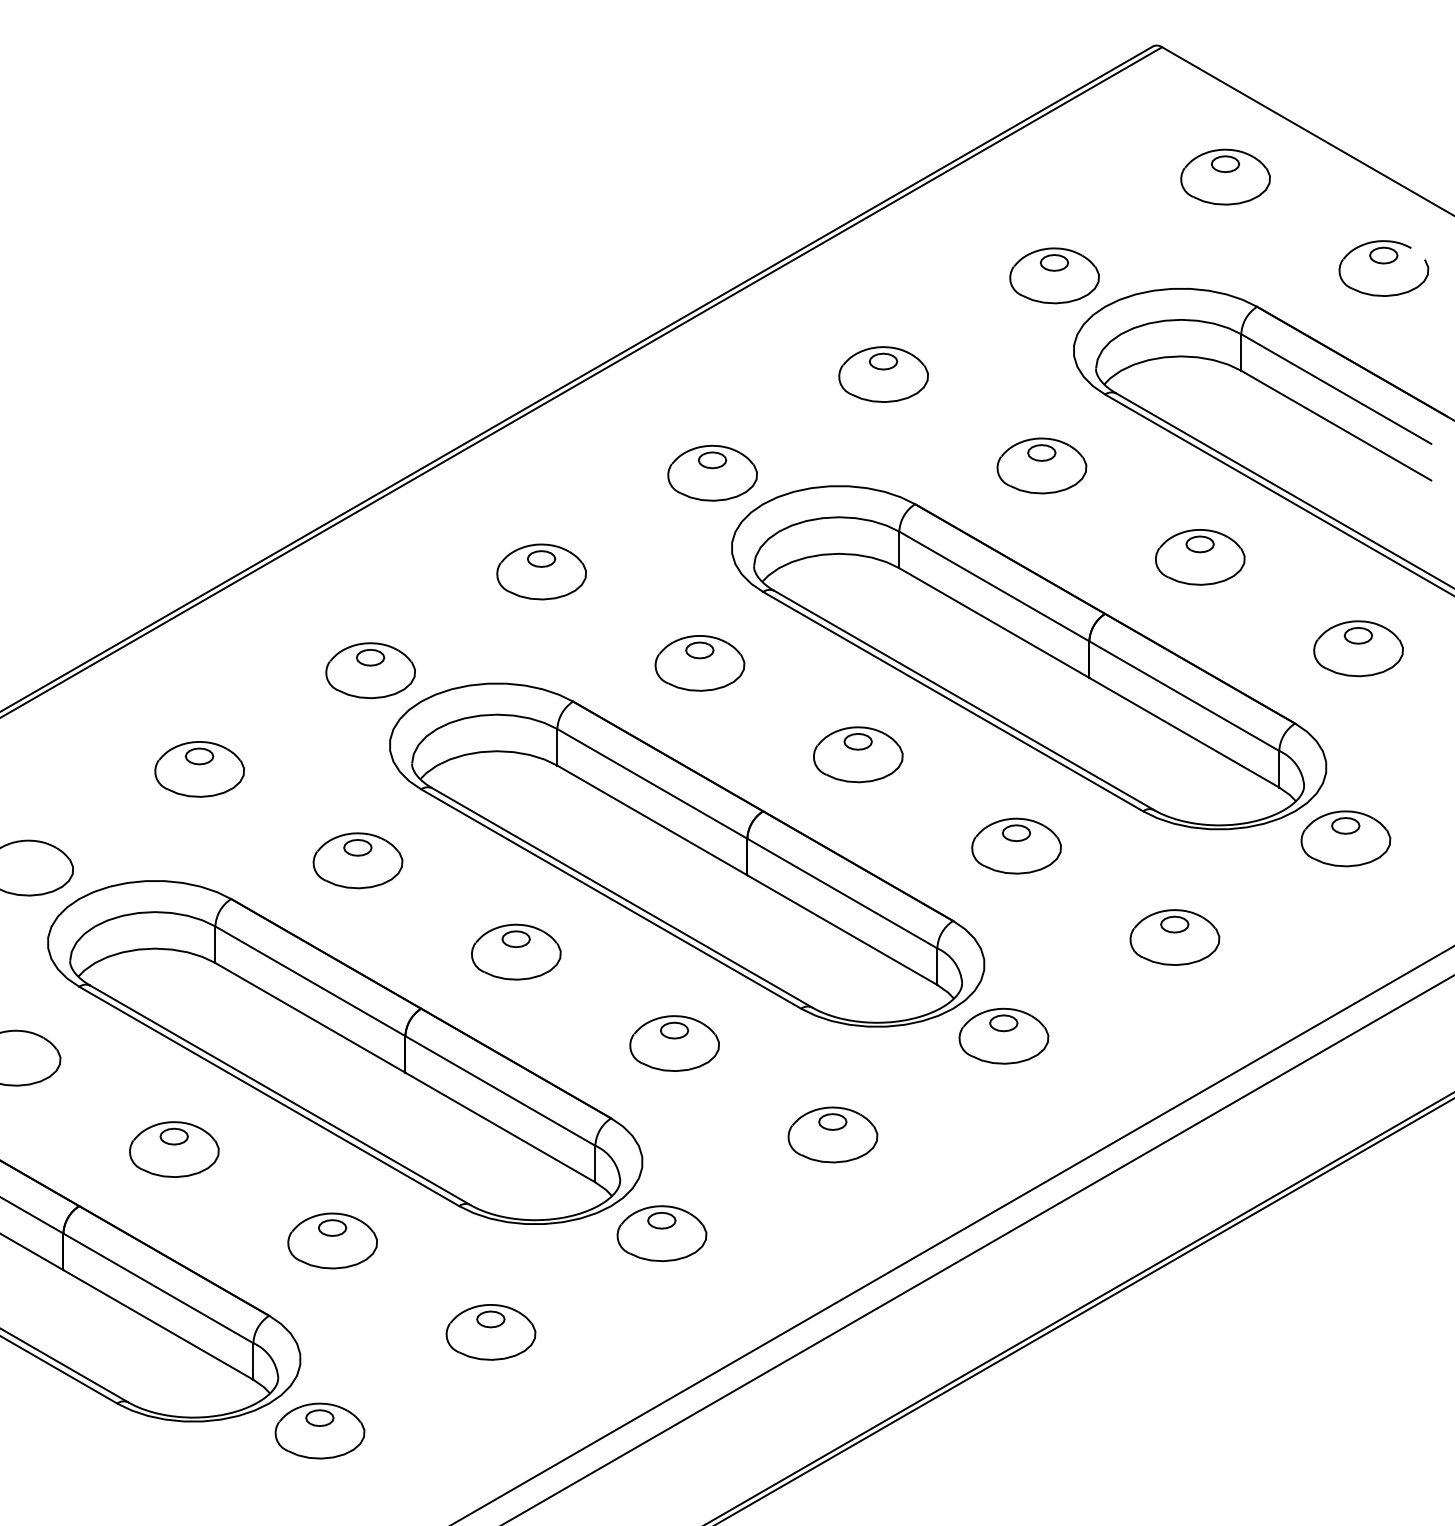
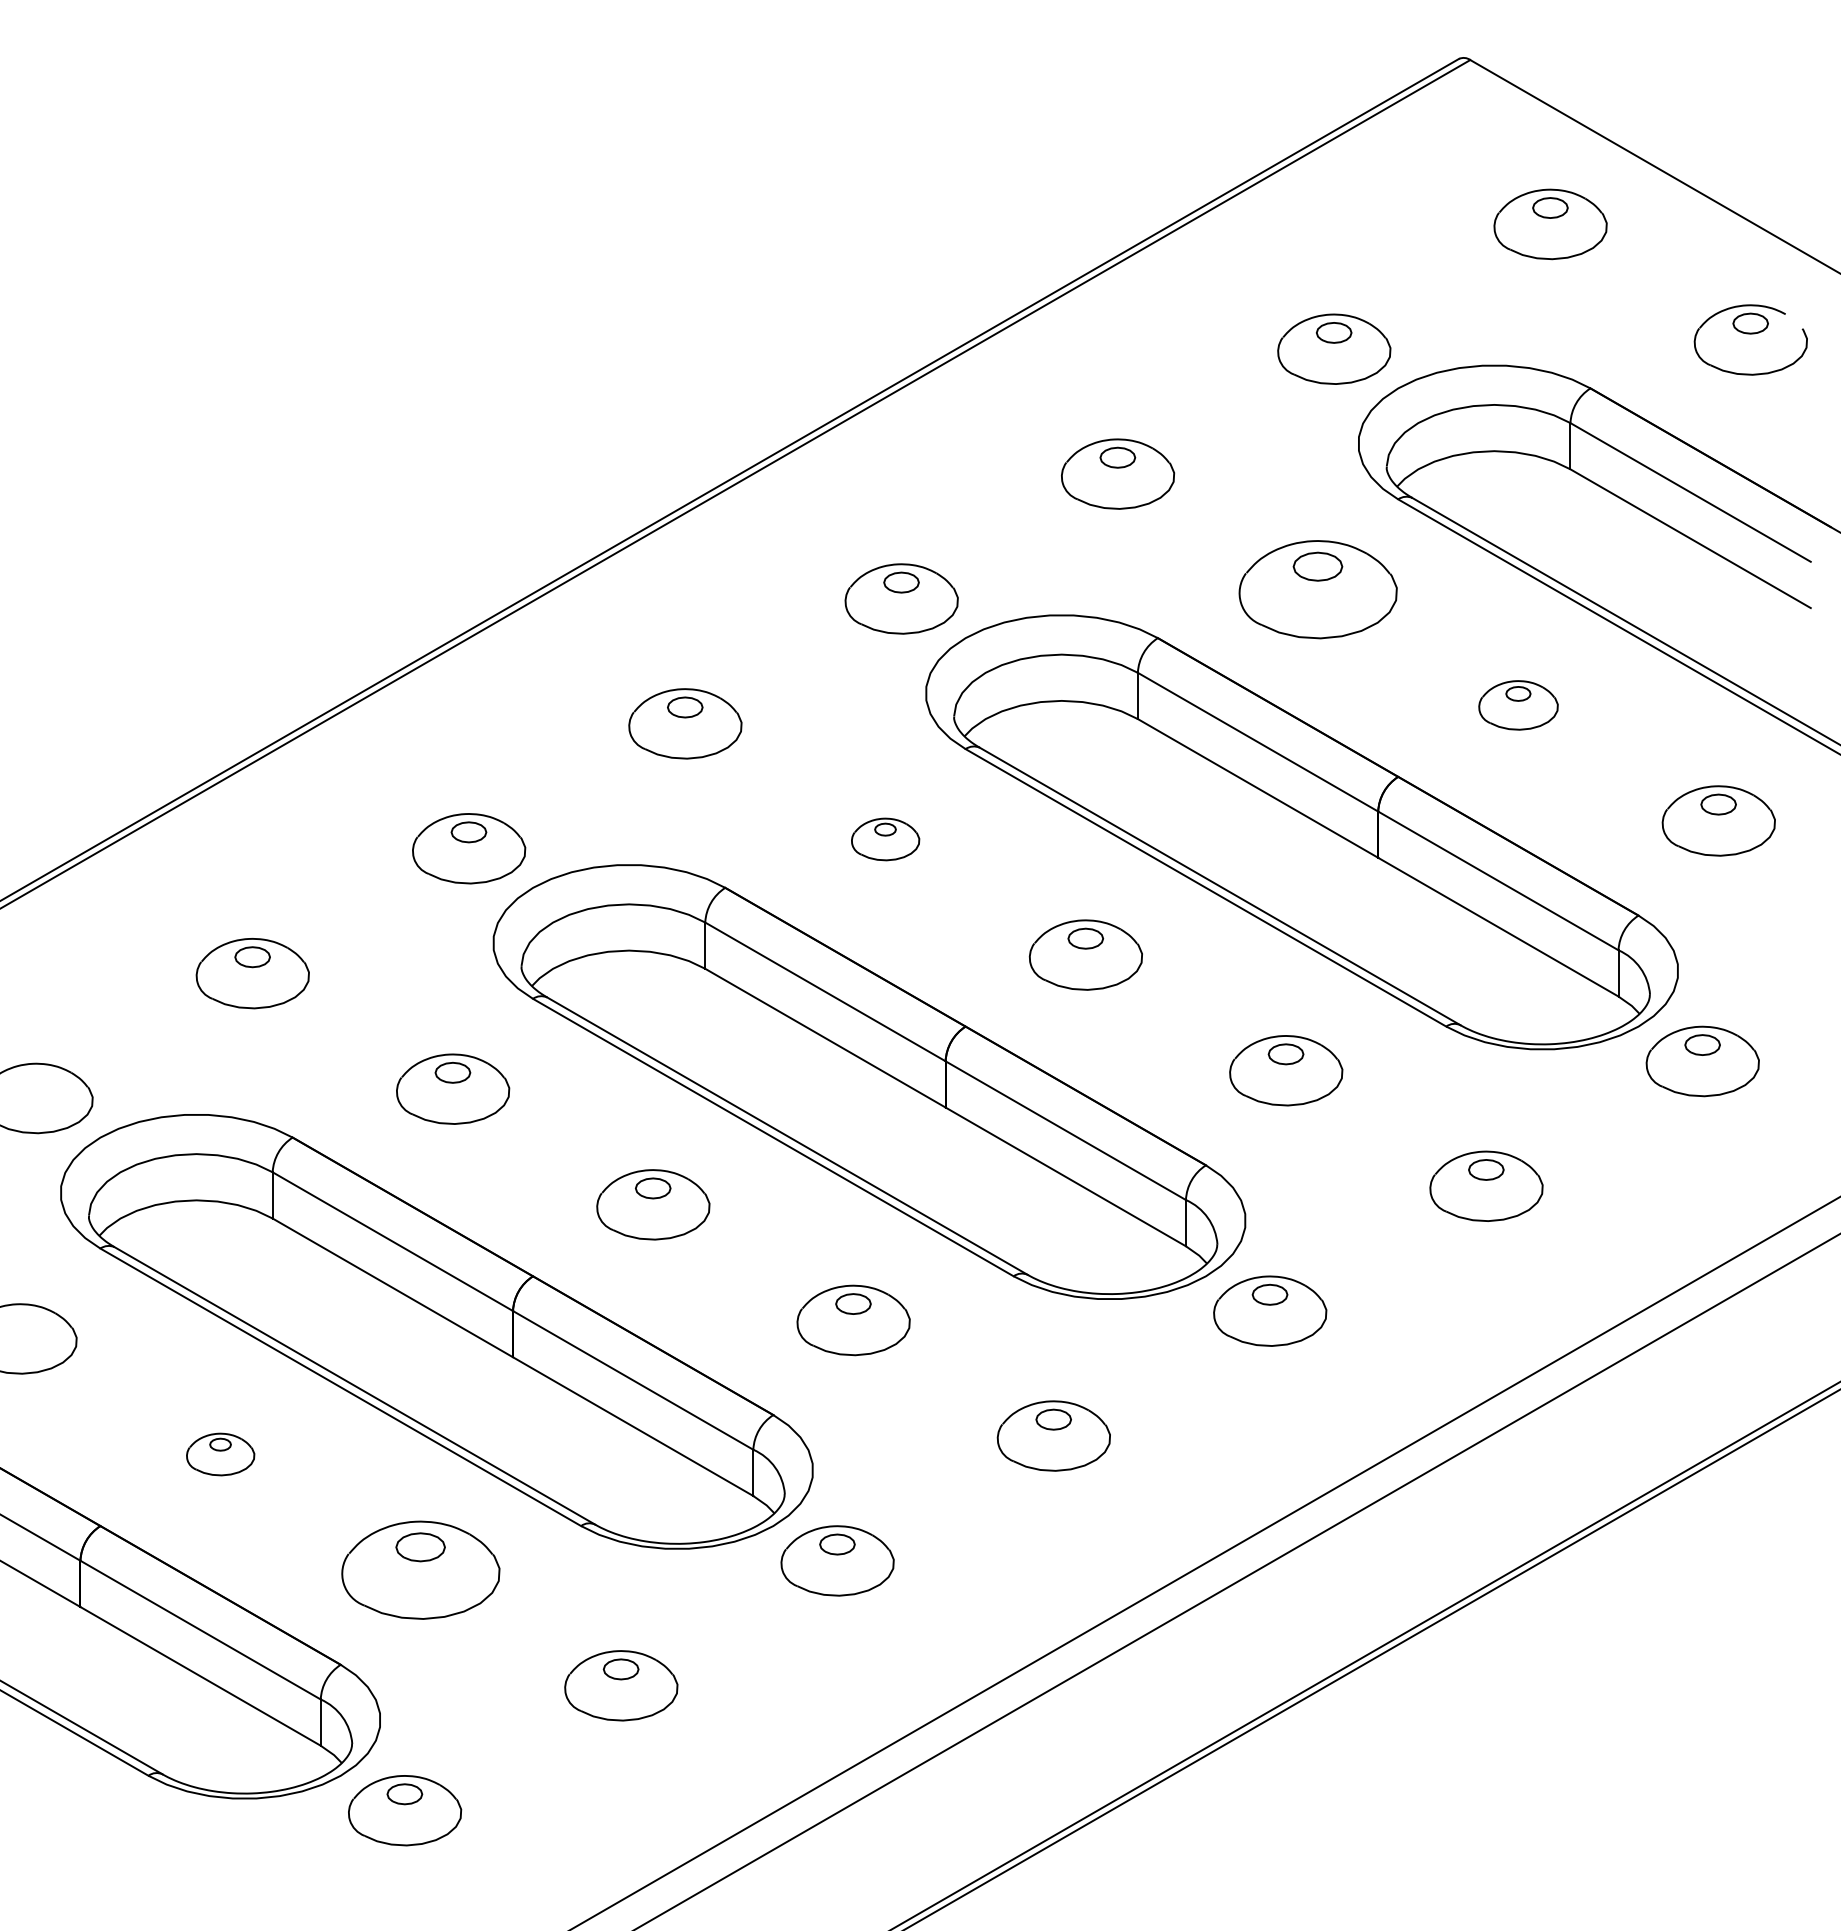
part: (1042, 465) -> (1318, 589), size x1.4
part: (1200, 557) -> (1518, 705), size x0.7
part: (699, 663) -> (885, 839), size x0.6
part: (174, 1149) -> (220, 1454), size x0.6
part: (333, 1240) -> (421, 1569), size x1.4

